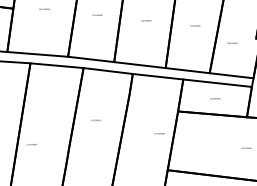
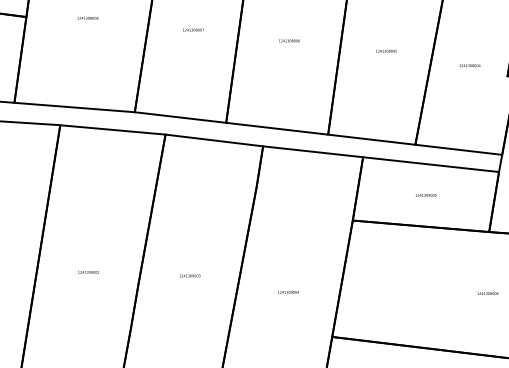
text: (232, 42) -> (470, 64), moved
text: (96, 119) -> (191, 274), moved
text: (159, 133) -> (288, 291), moved
text: (31, 144) -> (88, 272), moved

